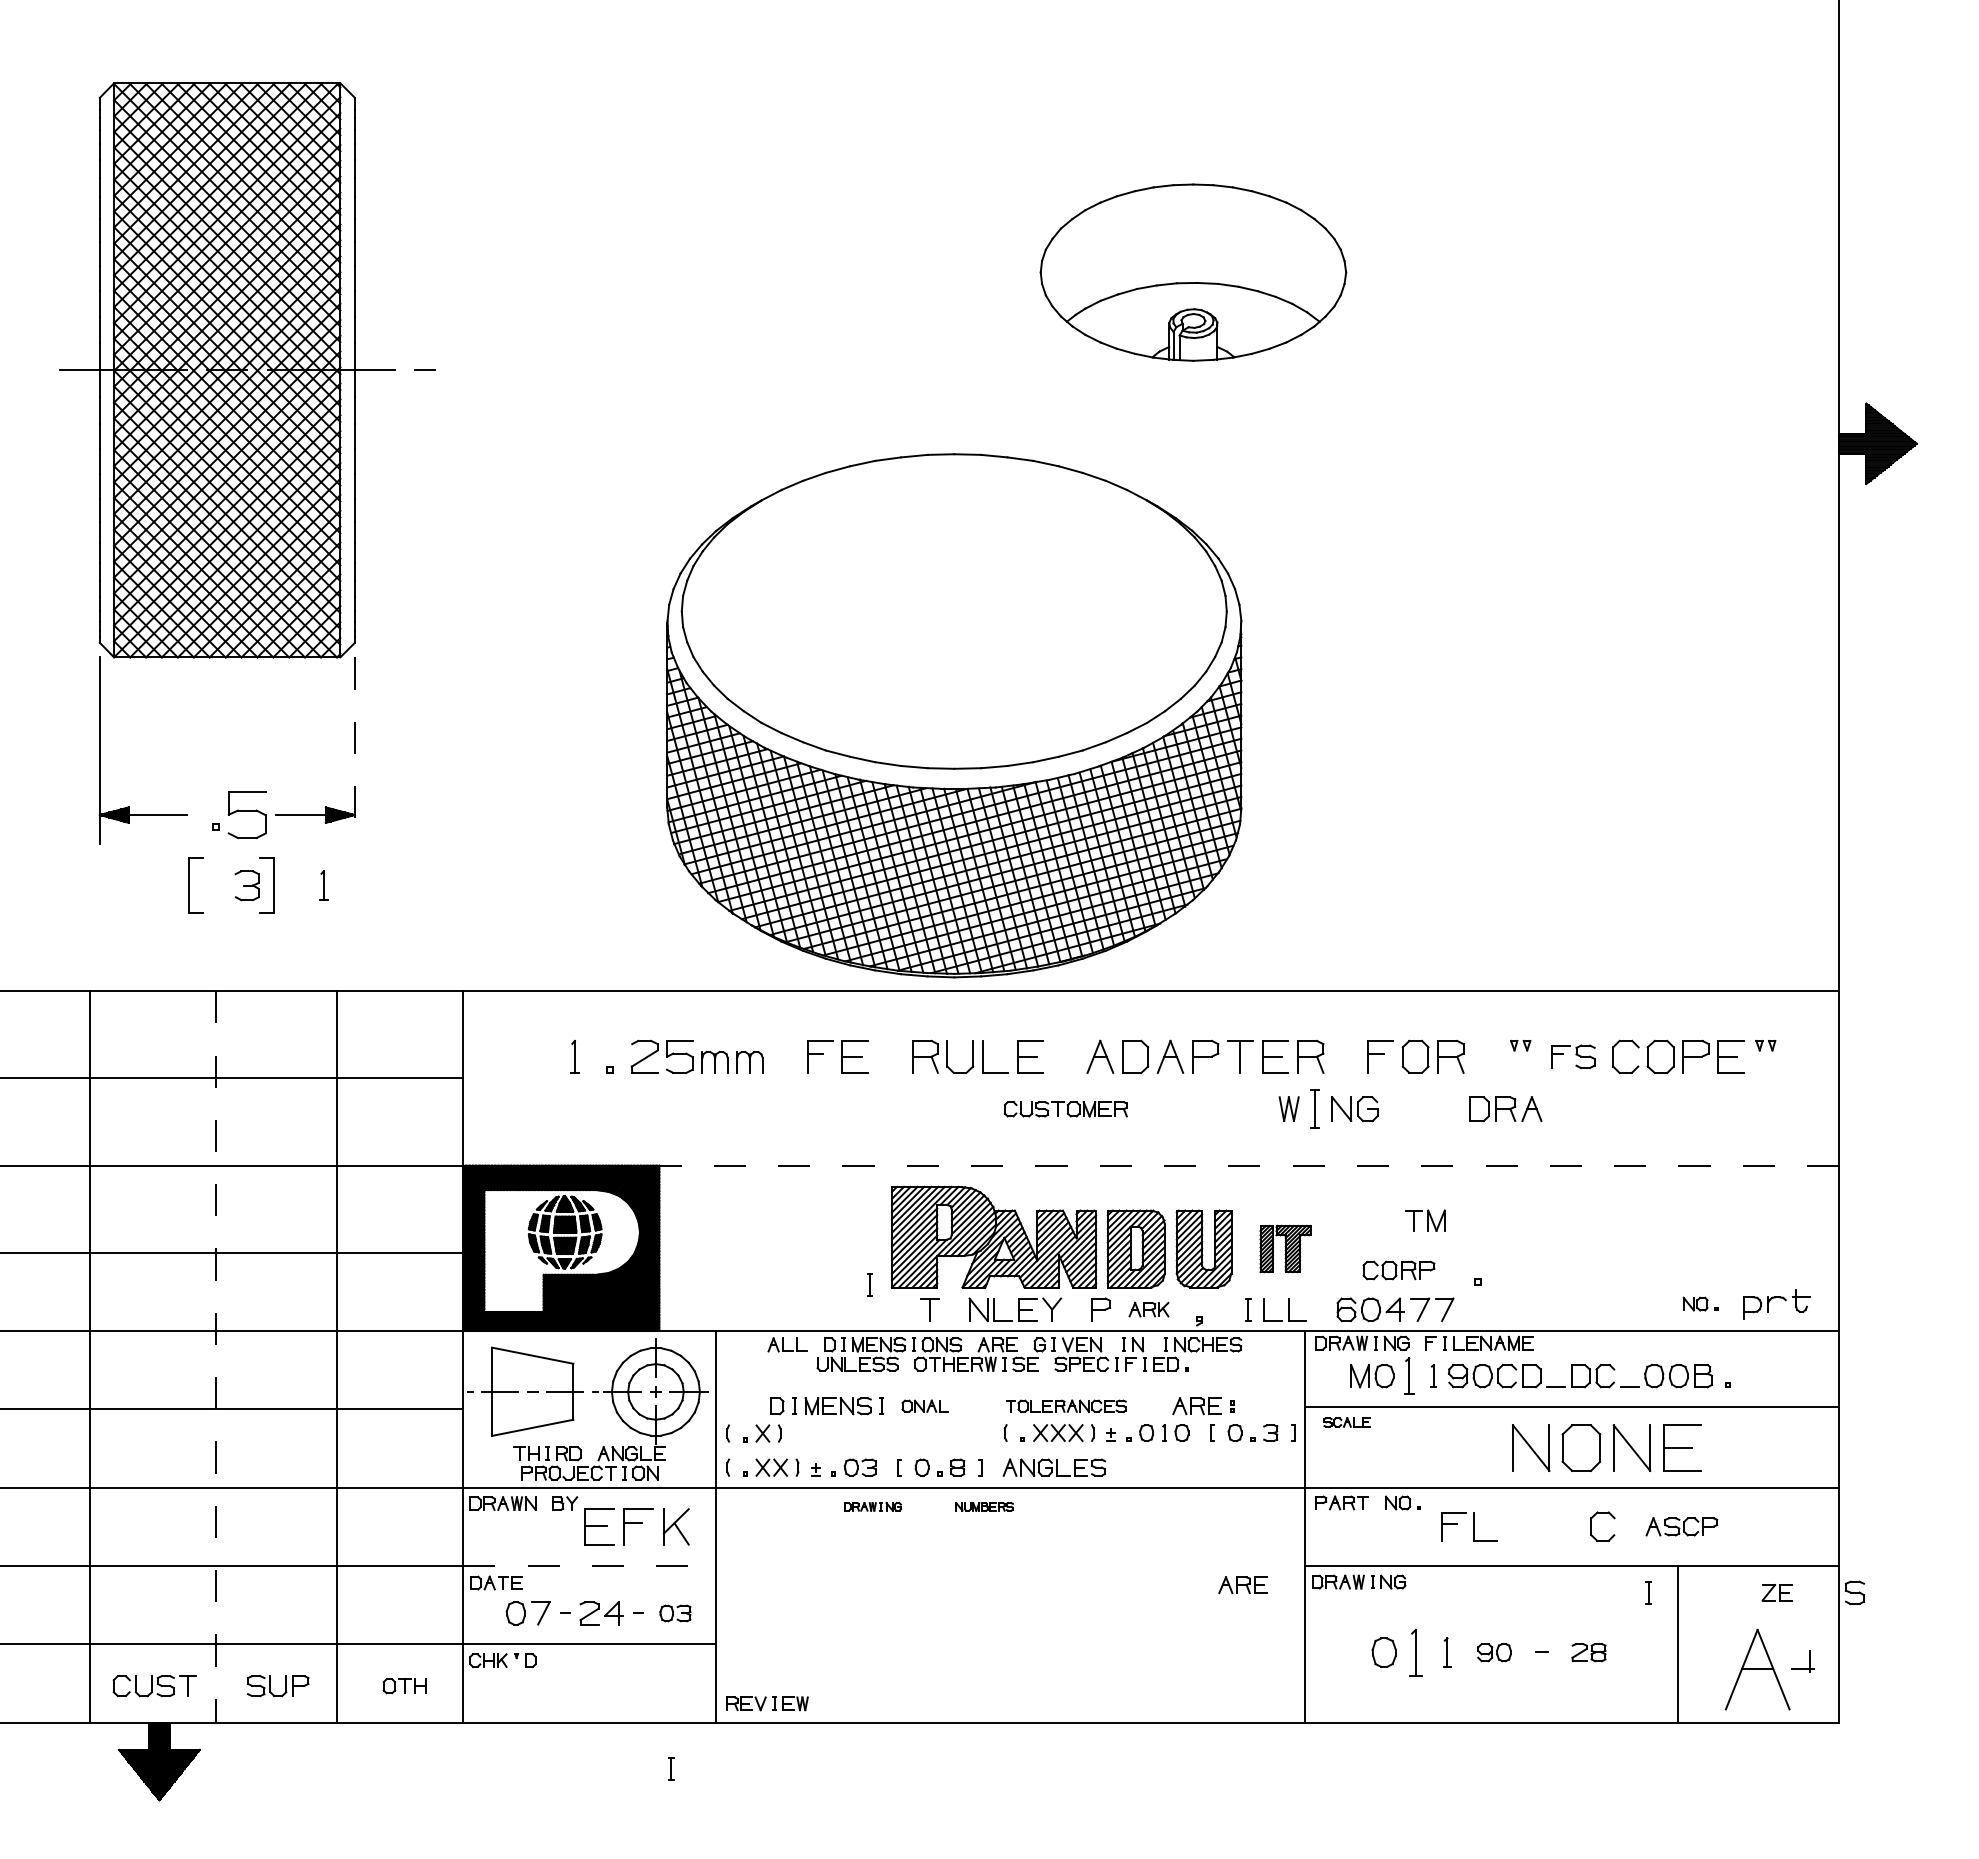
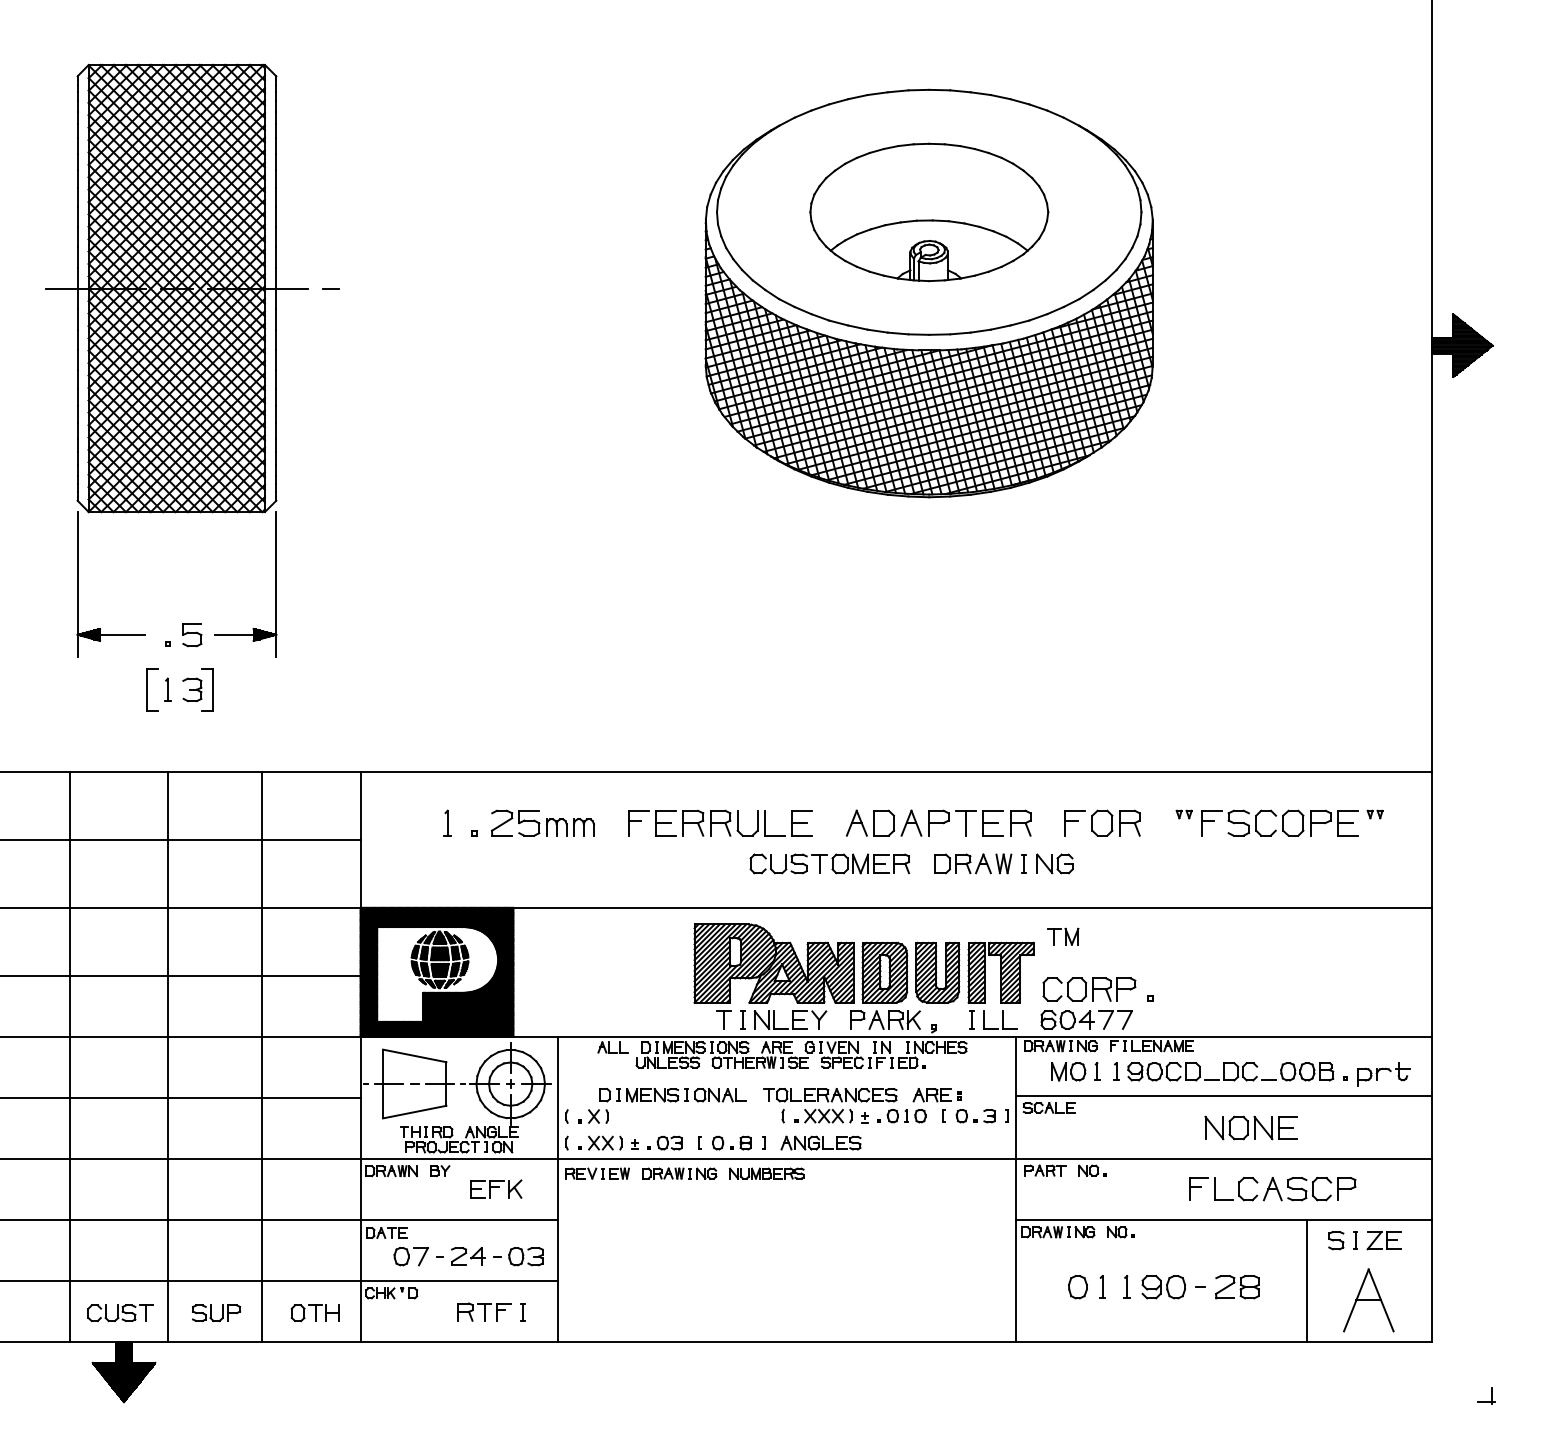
part: (954, 715) -> (929, 293), moved
line: (354, 751) -> (275, 585), dashed -> solid
part: (246, 815) -> (191, 635), size x0.62
part: (323, 885) -> (167, 689), moved
part: (890, 1056) -> (693, 822), added
part: (1573, 1056) -> (1225, 822), size x1.43
part: (1315, 1108) -> (1024, 863), size x0.62
part: (1505, 1108) -> (962, 863), moved
part: (1065, 1109) -> (829, 864), size x1.67
line: (1150, 1165) -> (895, 907), dashed -> solid
part: (1425, 1220) -> (1063, 936), moved
part: (1285, 1248) -> (1001, 972), size x1.67
part: (1398, 1270) -> (1089, 989), size x1.67
part: (869, 1284) -> (742, 1019), moved
part: (1775, 1298) -> (1382, 1069), moved
part: (1700, 1303) -> (1120, 1231), moved
part: (1148, 1309) -> (894, 1019), size x1.67
line: (216, 1356) -> (168, 1056), dashed -> solid
part: (1408, 1375) -> (1096, 1071), size x0.62
part: (924, 1406) -> (719, 1095), size x1.43
part: (1066, 1406) -> (830, 1095), size x1.43
part: (1346, 1422) -> (1048, 1107), size x1.43
part: (1606, 1448) -> (1251, 1128), size x0.62
part: (872, 1506) -> (679, 1173), size x1.67
part: (984, 1506) -> (766, 1173), size x1.67
part: (637, 1526) -> (496, 1188), size x0.62
part: (1469, 1526) -> (1211, 1188), moved
part: (1681, 1526) -> (1309, 1188), size x1.67
line: (589, 1565) -> (458, 1219), dashed -> solid
part: (1242, 1585) -> (967, 1234), removed
part: (1648, 1592) -> (1355, 1240), moved
part: (1777, 1592) -> (1384, 1240), size x1.43
part: (1854, 1592) -> (1335, 1240), moved
part: (675, 1613) -> (525, 1256), size x1.43
part: (1415, 1652) -> (1102, 1287), size x0.62
part: (1494, 1652) -> (1163, 1287), size x1.67
part: (1588, 1652) -> (1237, 1287), size x1.67
part: (1809, 1661) -> (1491, 1396), moved
part: (622, 1684) -> (484, 1311), added
part: (404, 1686) -> (314, 1313), size x1.43
part: (767, 1703) -> (597, 1173), moved
part: (671, 1768) -> (522, 1311), moved

